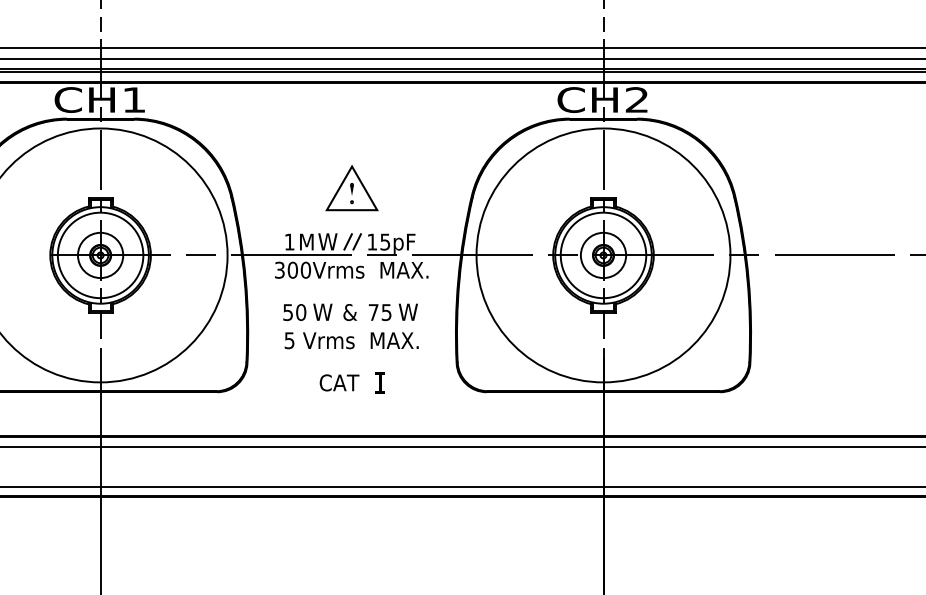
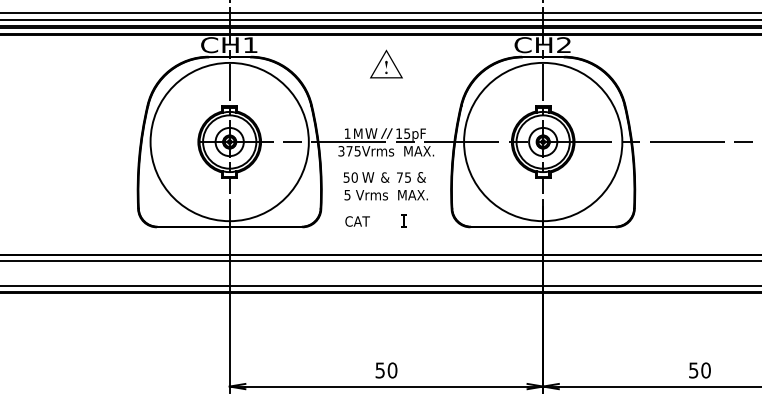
part: (352, 187) -> (386, 63), moved
text: (299, 270) -> (353, 151), 300Vrms -> 375Vrms
text: (408, 312) -> (421, 177), W -> &
text: (339, 382) -> (357, 221), moved

